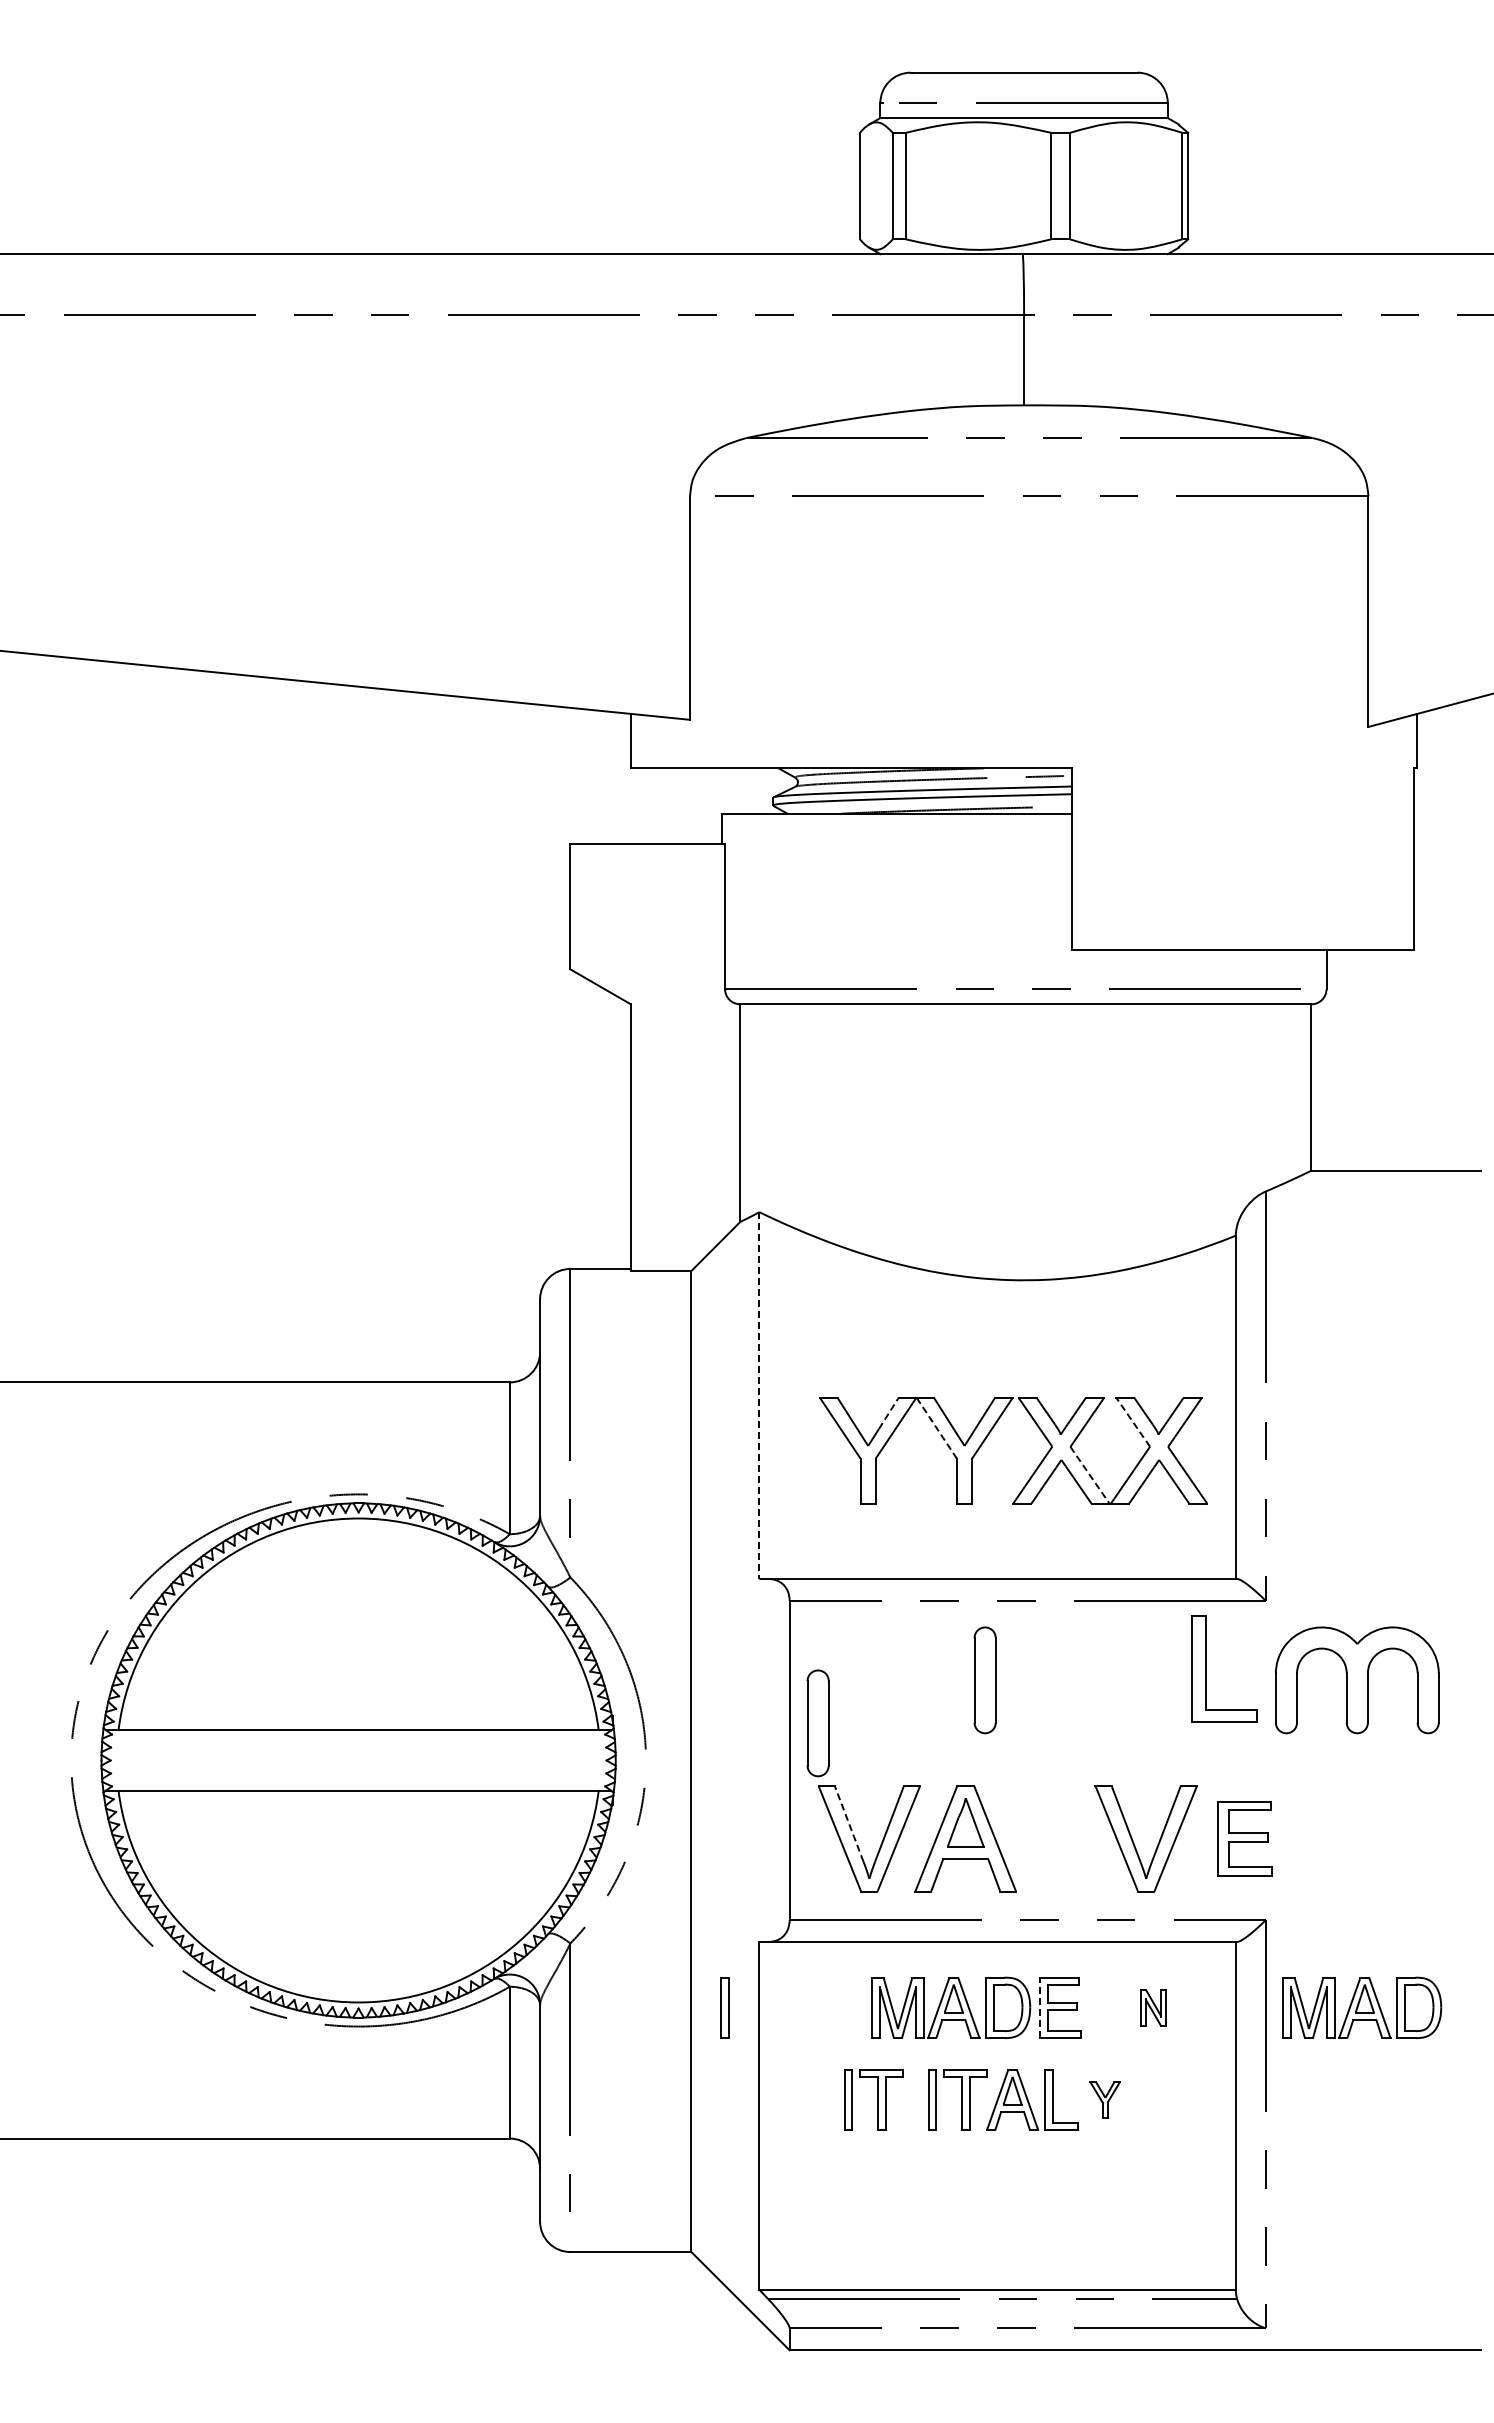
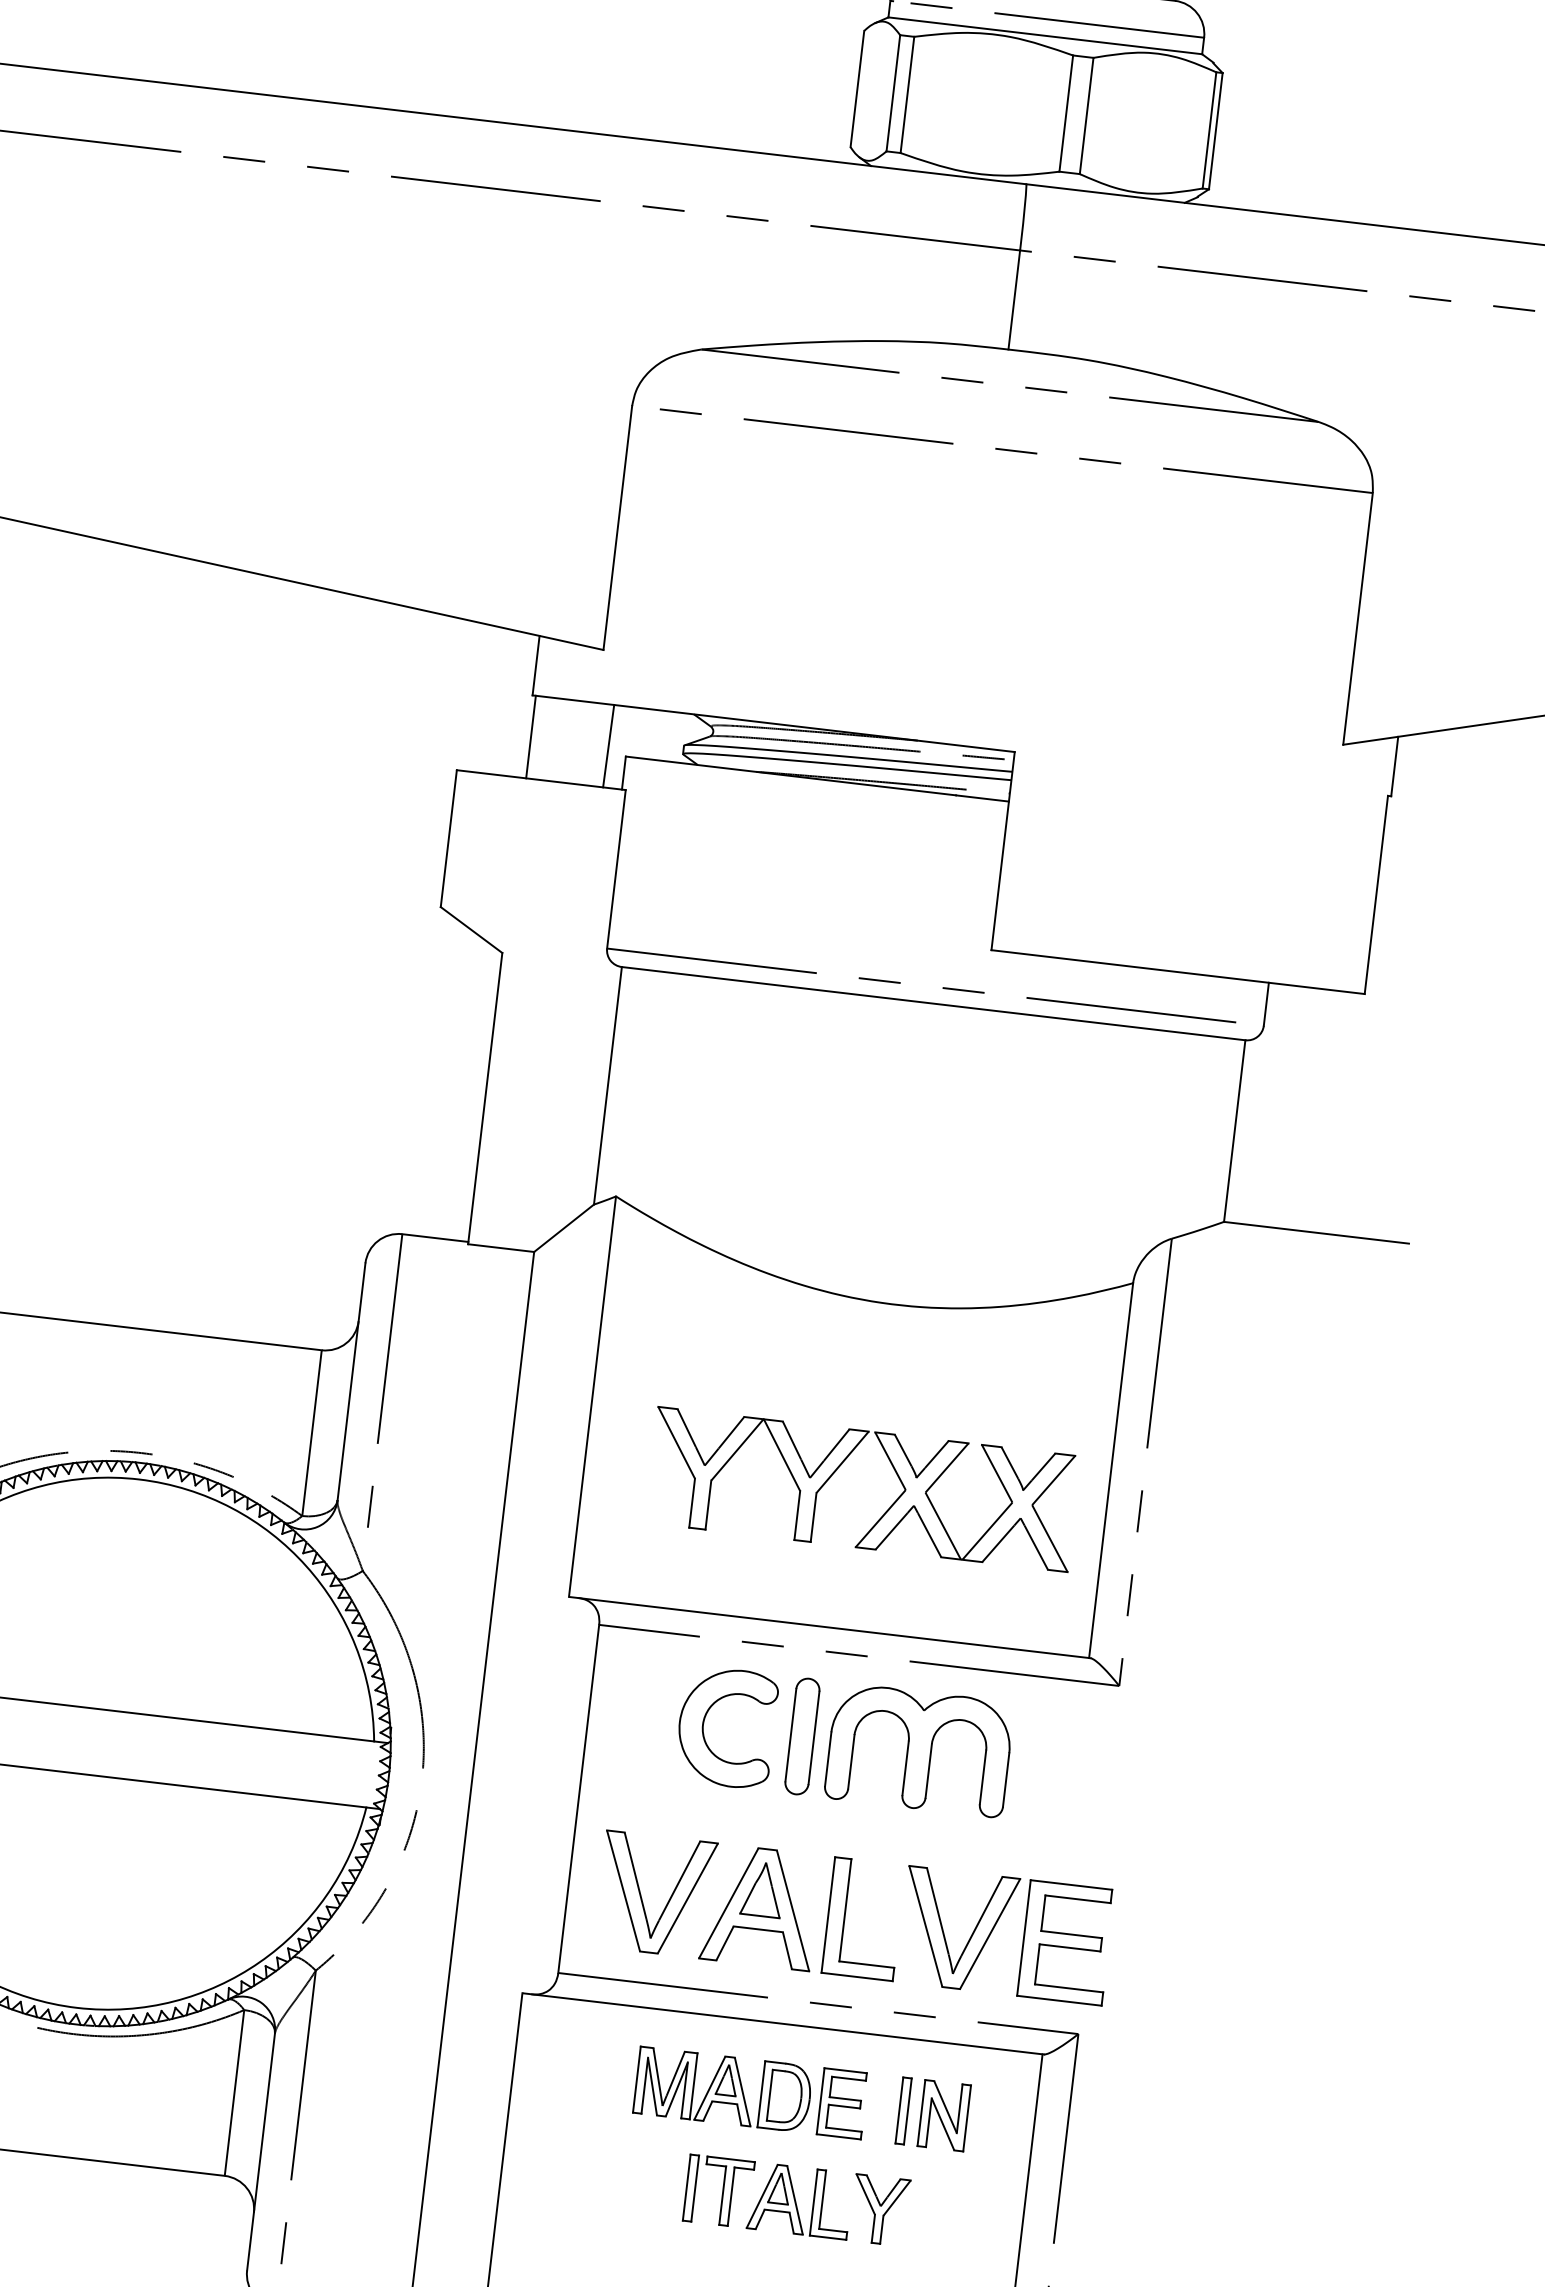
line: (633, 806) -> (530, 737), added
line: (704, 806) -> (608, 746), added
line: (759, 1396) -> (592, 1397), dashed -> solid
line: (889, 1412) -> (732, 1431), dashed -> solid
line: (1132, 1421) -> (996, 1472), dashed -> solid
line: (936, 1428) -> (781, 1455), dashed -> solid
line: (1089, 1475) -> (942, 1526), dashed -> solid
part: (1206, 1668) -> (844, 1916), moved
part: (895, 1677) -> (704, 1721), added
part: (1357, 1680) -> (919, 1750), moved
part: (817, 1723) -> (613, 1762), removed
line: (848, 1823) -> (634, 1875), dashed -> solid
part: (1245, 1838) -> (1066, 1942), size x1.43
part: (724, 2007) -> (902, 2110), moved
line: (1040, 2007) -> (820, 2100), dashed -> solid
part: (1153, 2007) -> (944, 2115), size x1.67
part: (1362, 2007) -> (1172, 2142), removed
part: (873, 2099) -> (626, 2179), removed
part: (1104, 2099) -> (878, 2209), size x1.67

